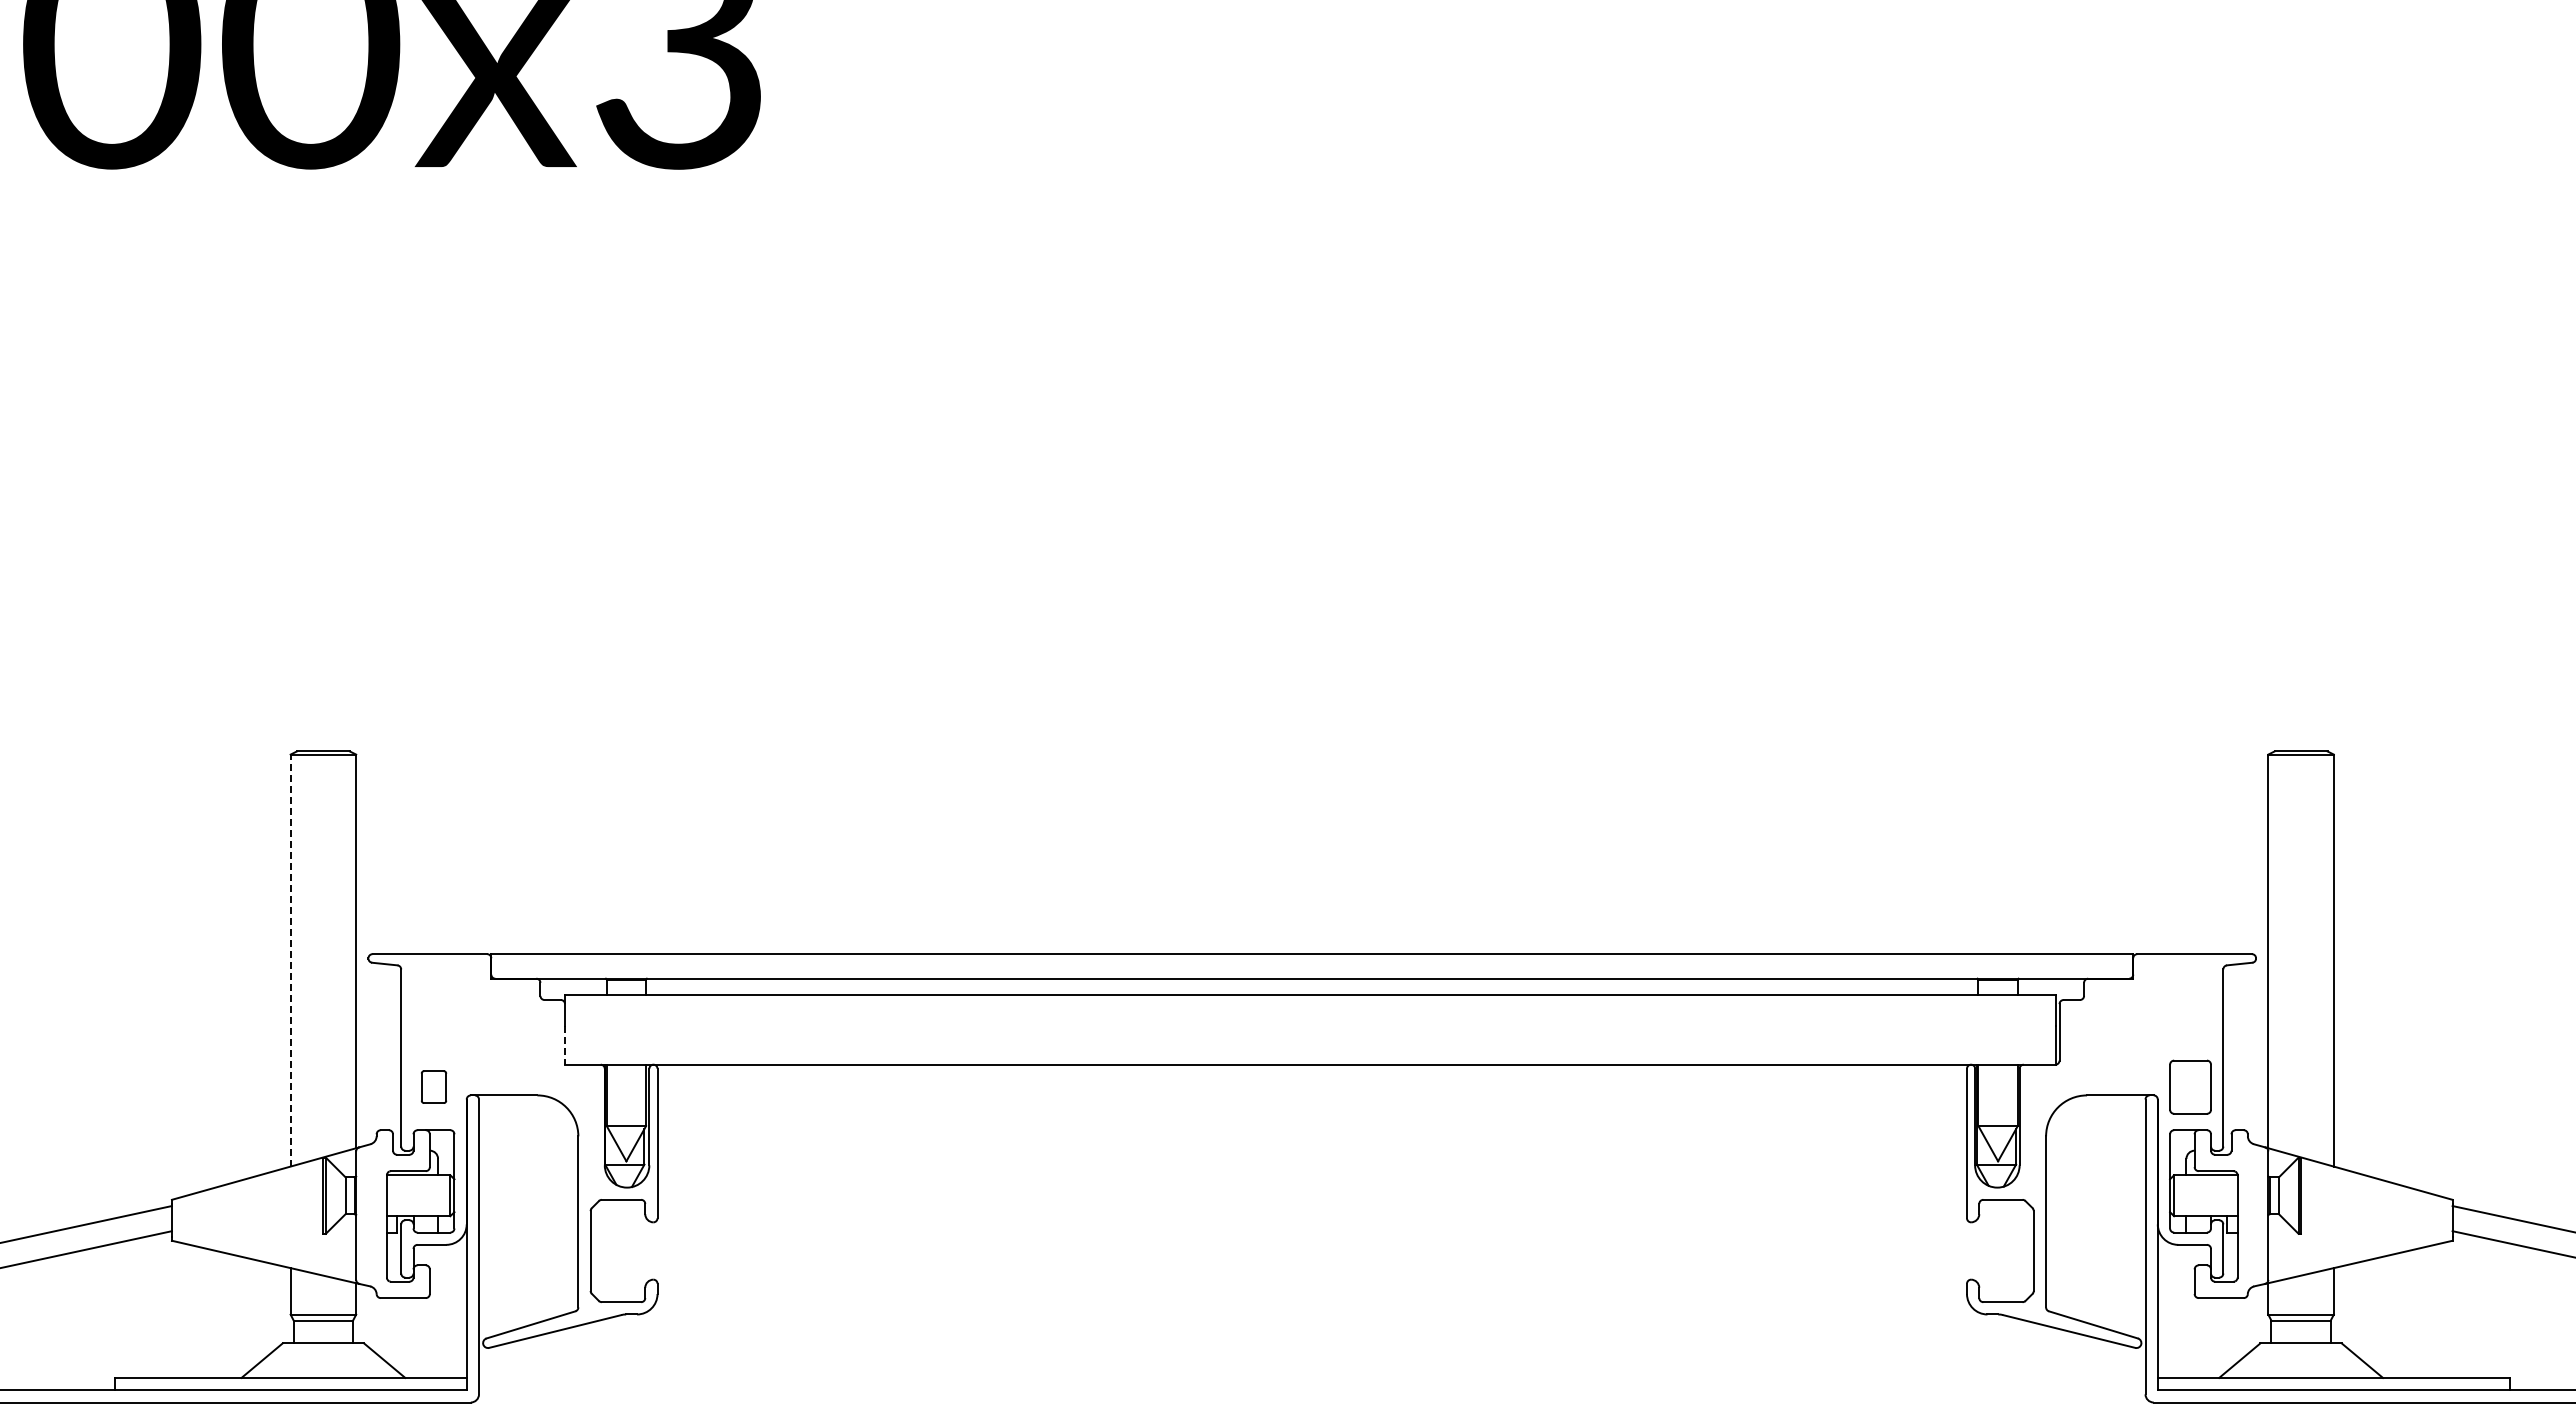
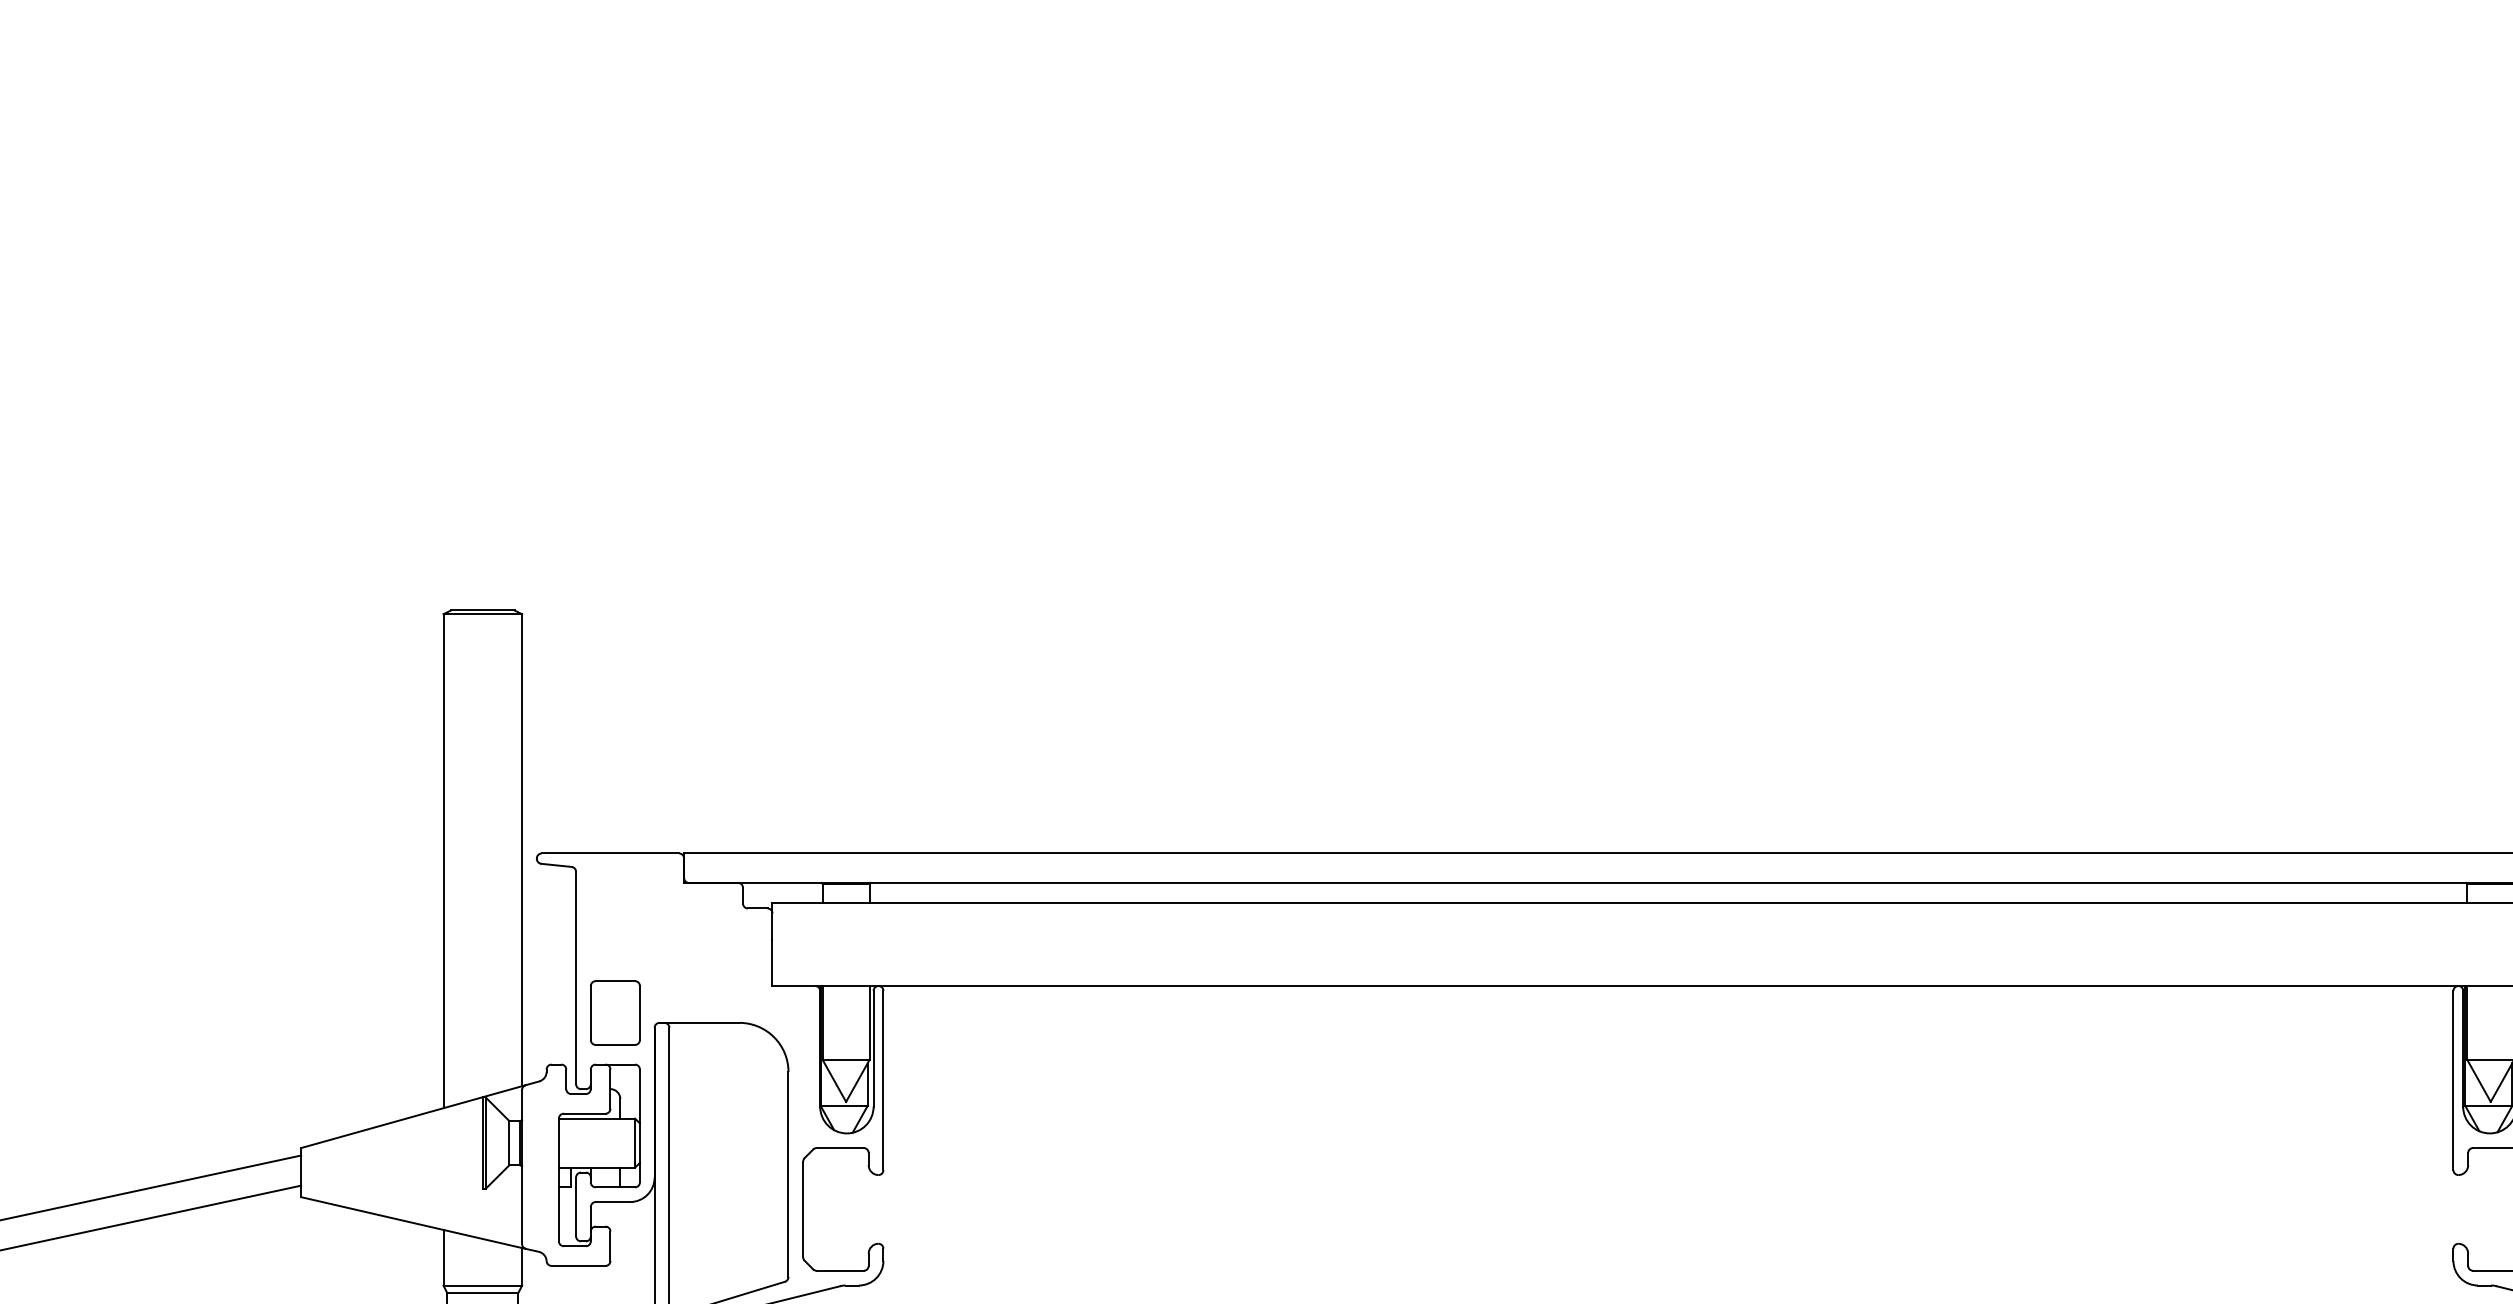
line: (290, 960) -> (443, 861), dashed -> solid
line: (565, 1045) -> (773, 963), dashed -> solid
part: (433, 1086) -> (614, 1012), size x1.67

